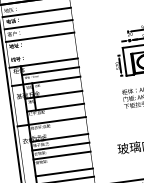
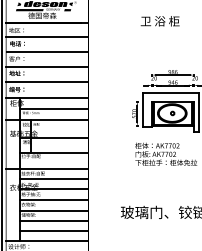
line: (42, 49) -> (47, 82), added
line: (58, 129) -> (53, 179), added
line: (62, 164) -> (53, 221), added

